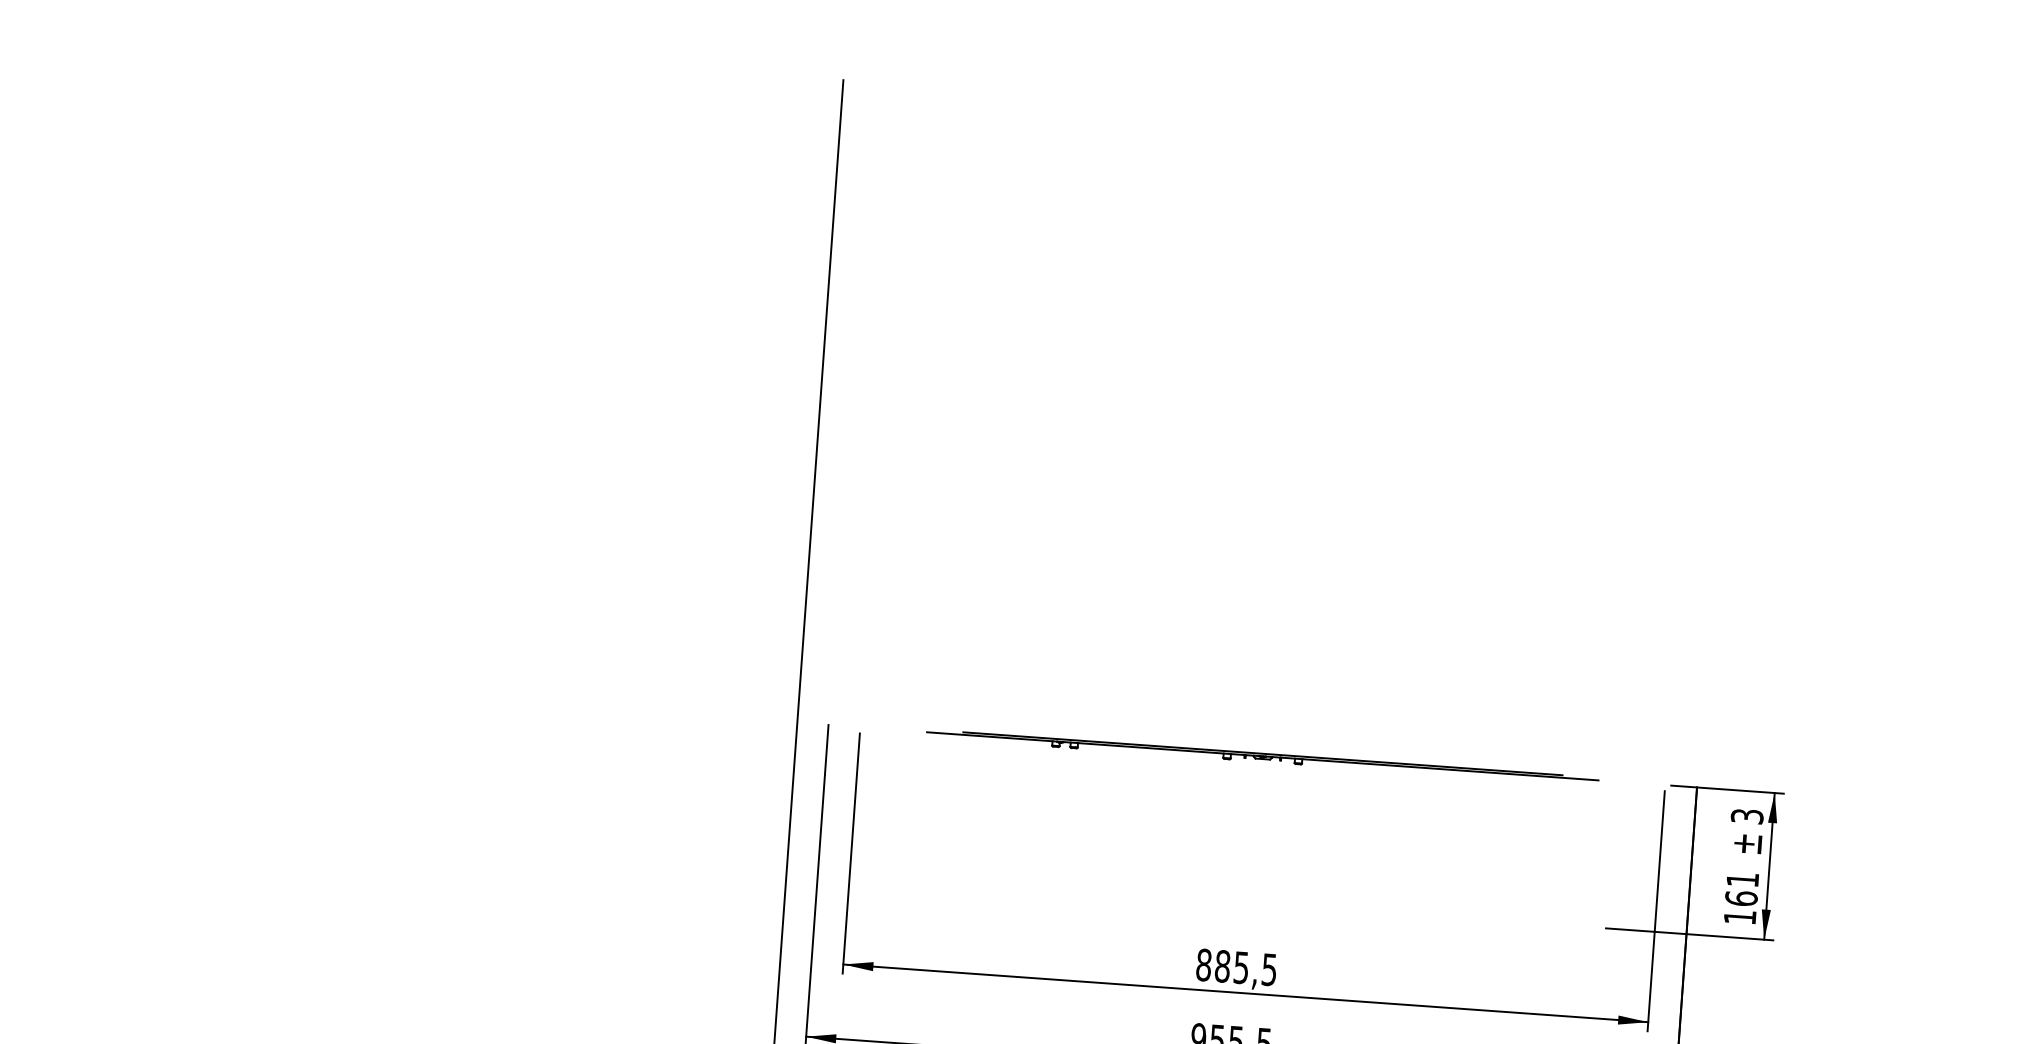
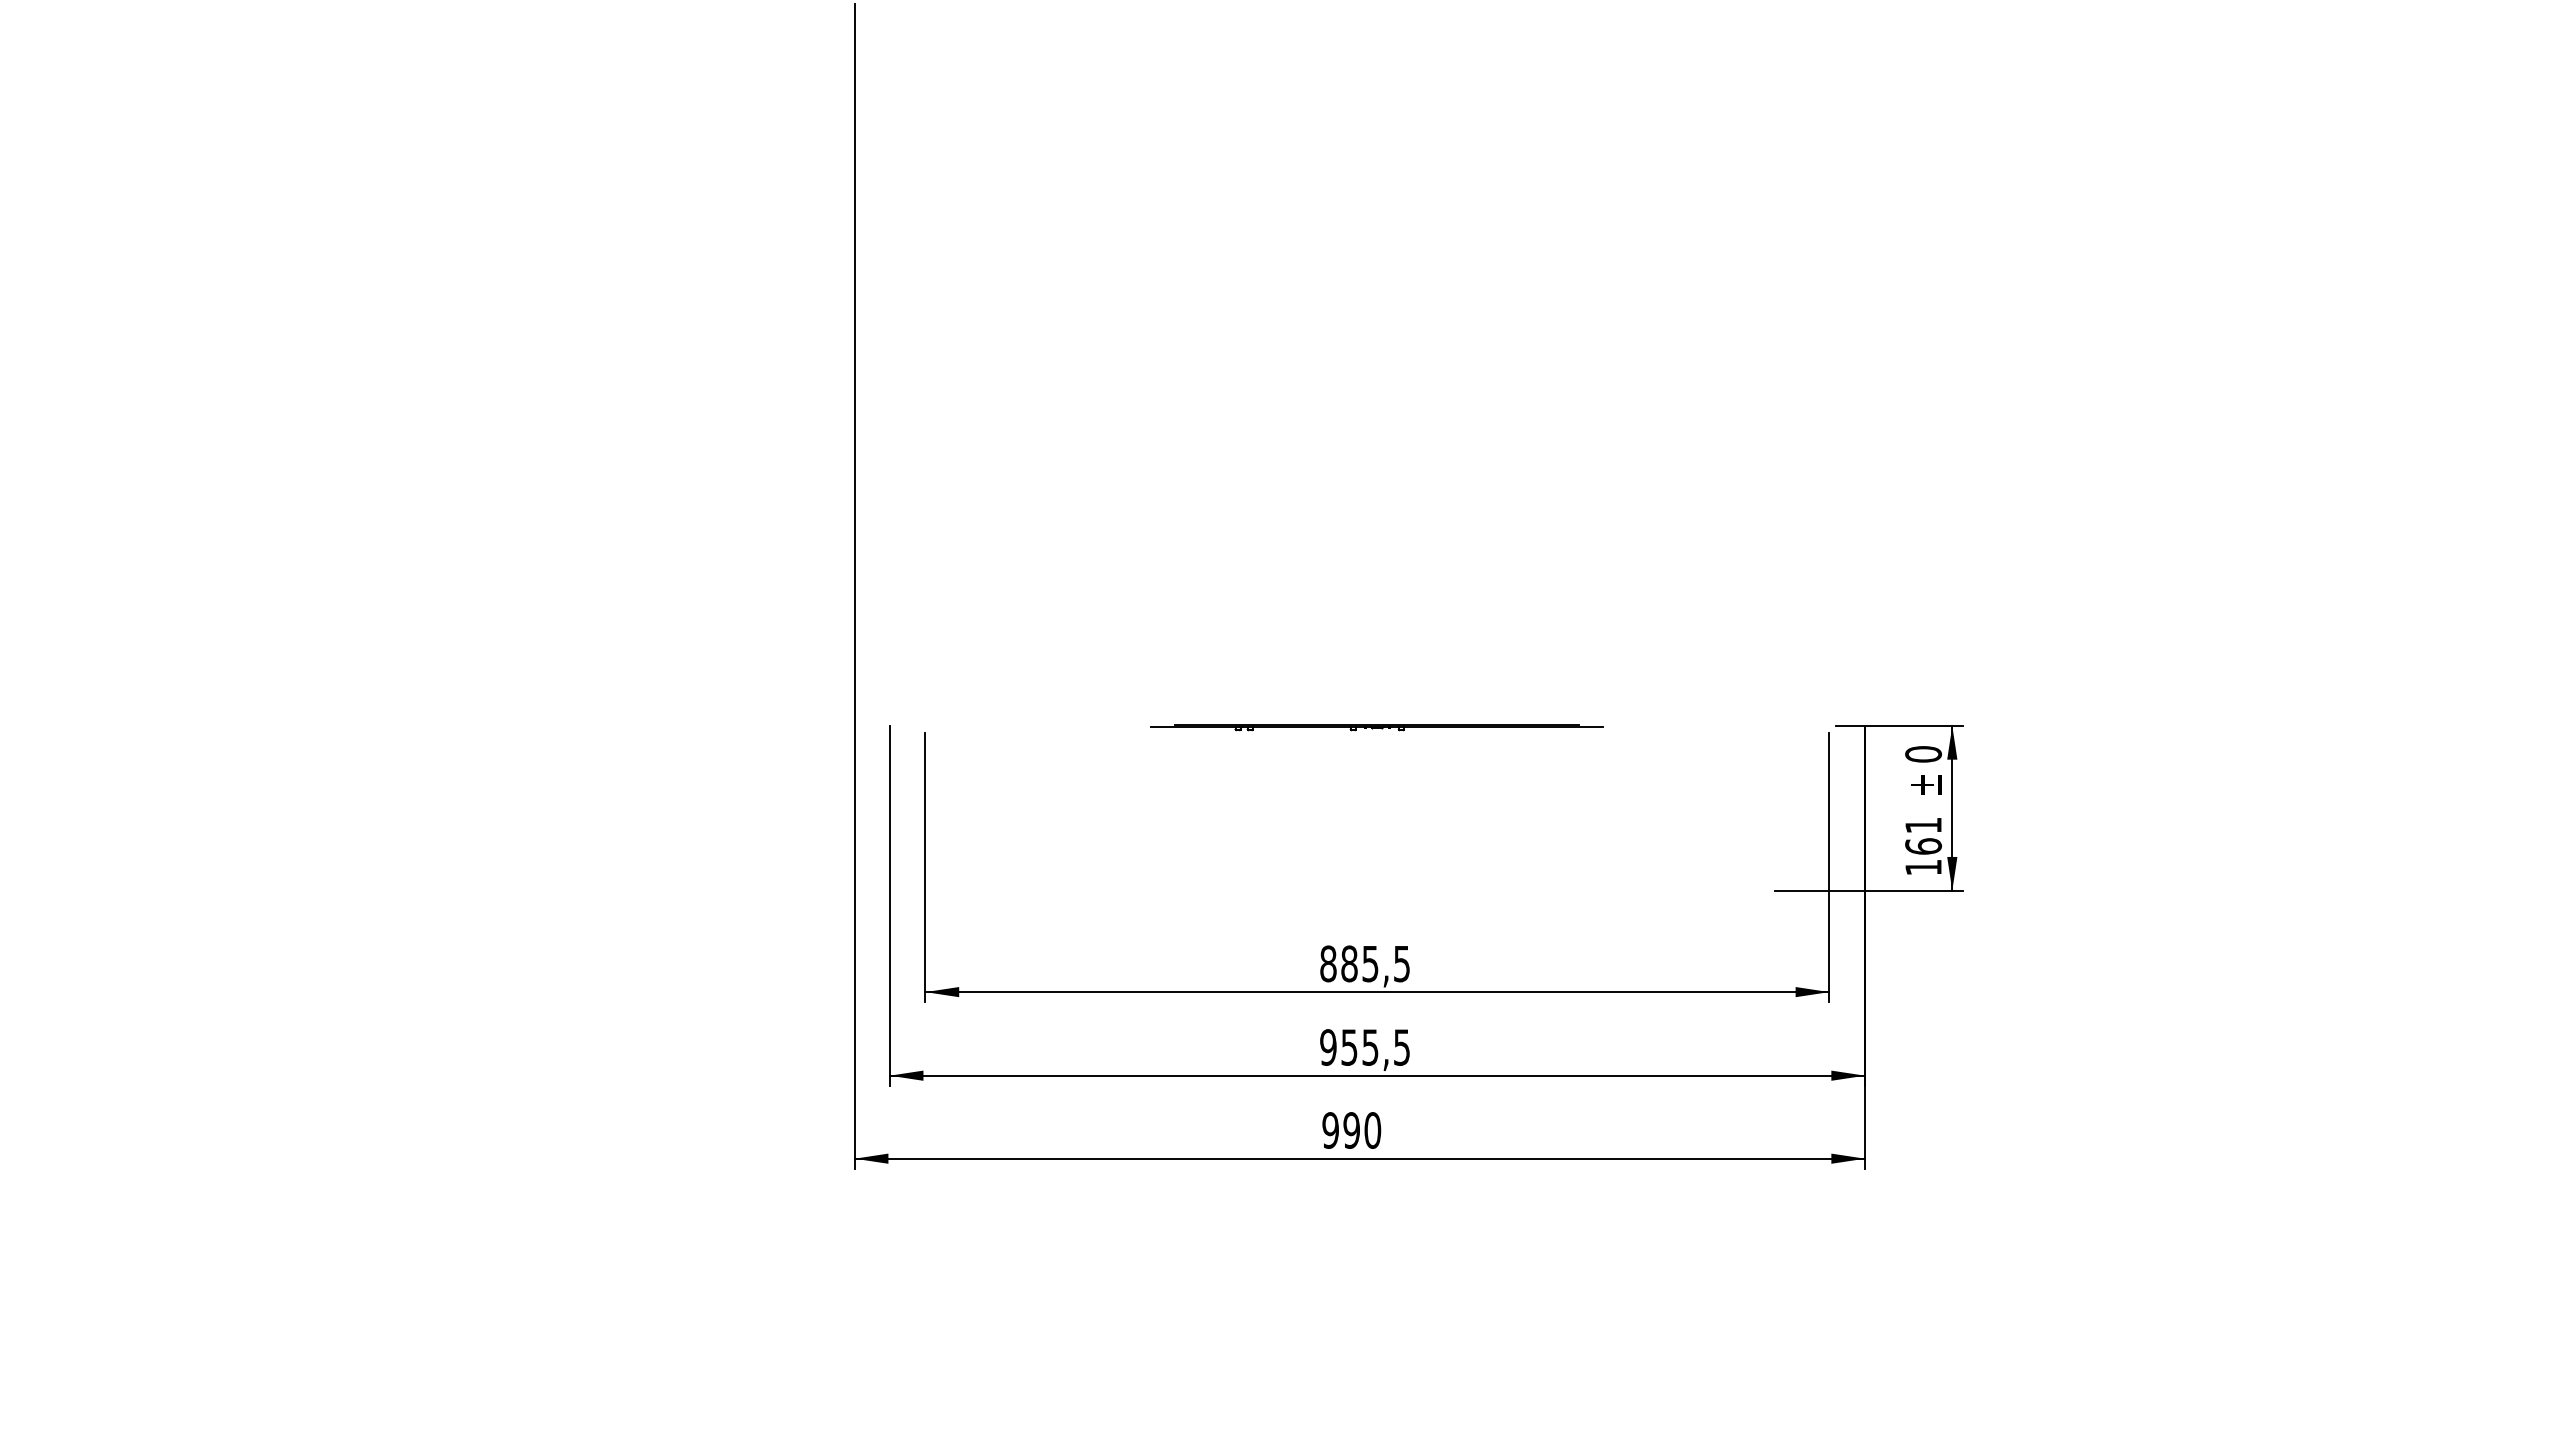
part: (1261, 757) -> (1376, 727), size x0.6
text: (1747, 816) -> (1923, 754), 3 -> 0

